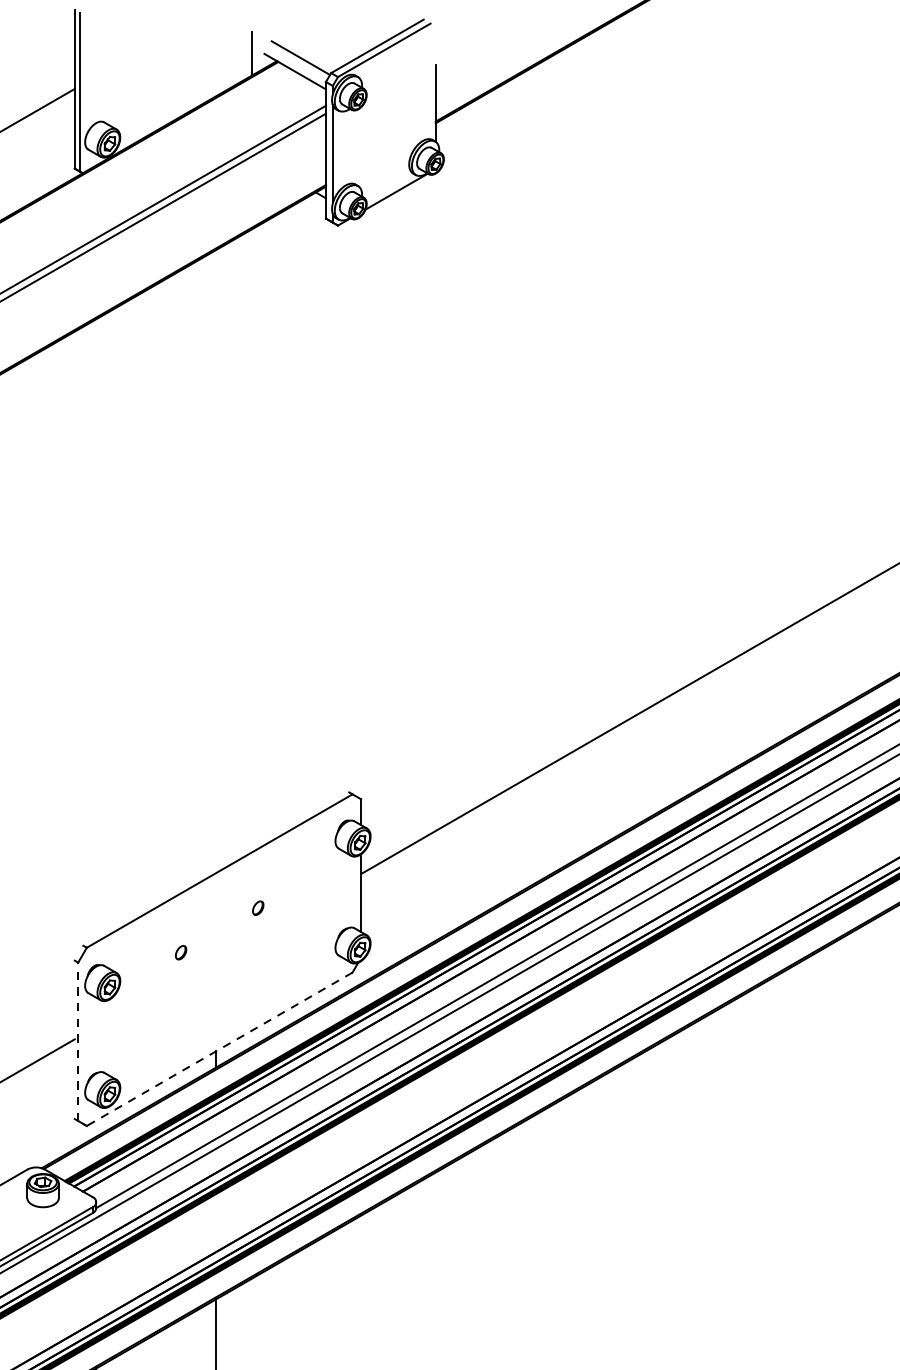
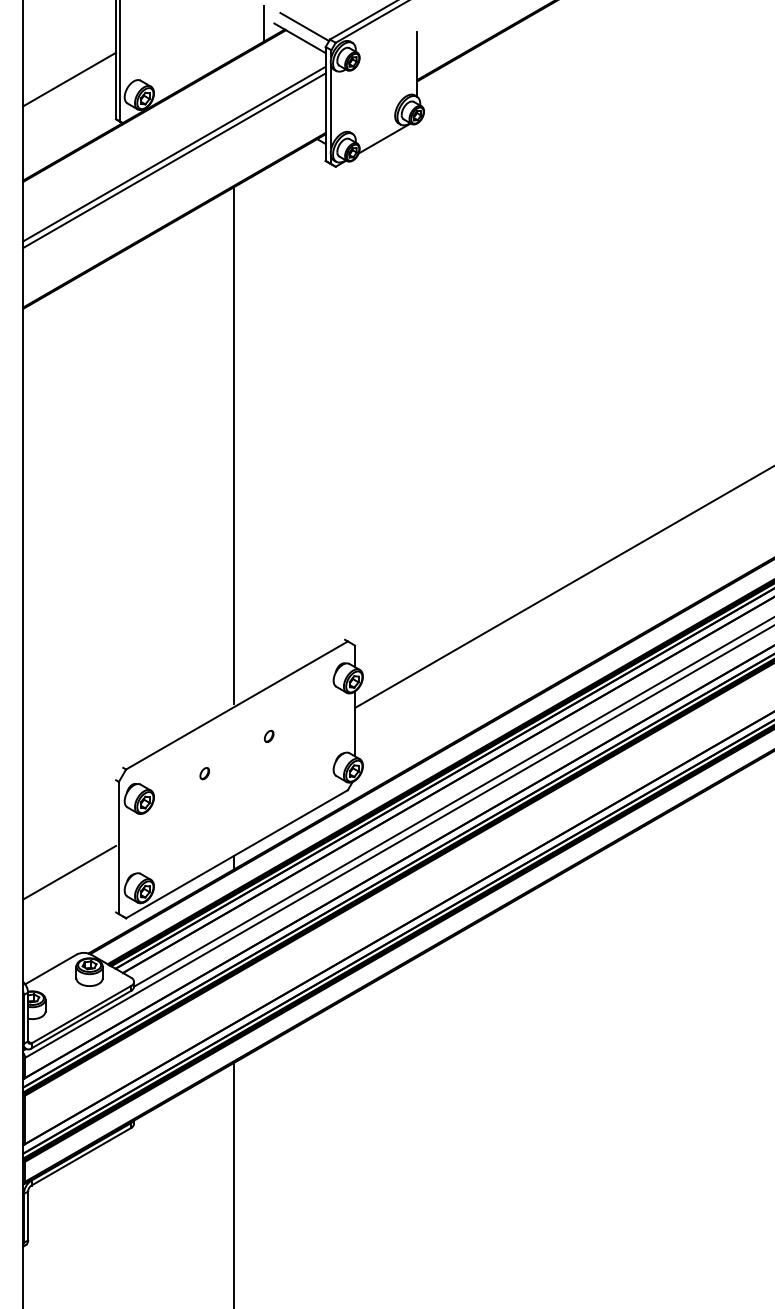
line: (216, 559) -> (234, 445), added
line: (77, 1041) -> (118, 847), dashed -> solid
line: (219, 1049) -> (236, 854), dashed -> solid

